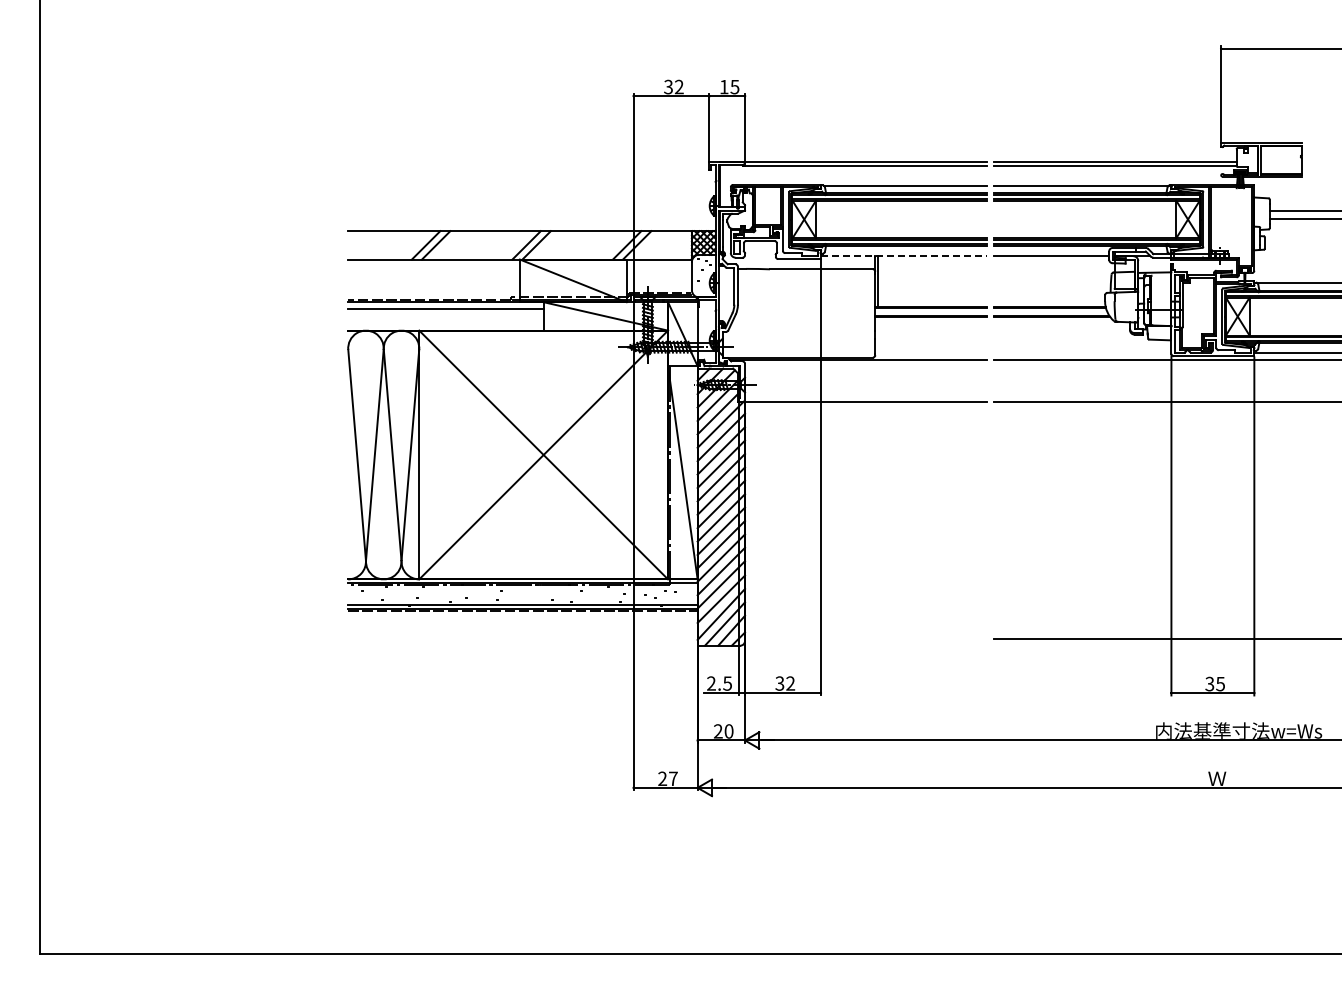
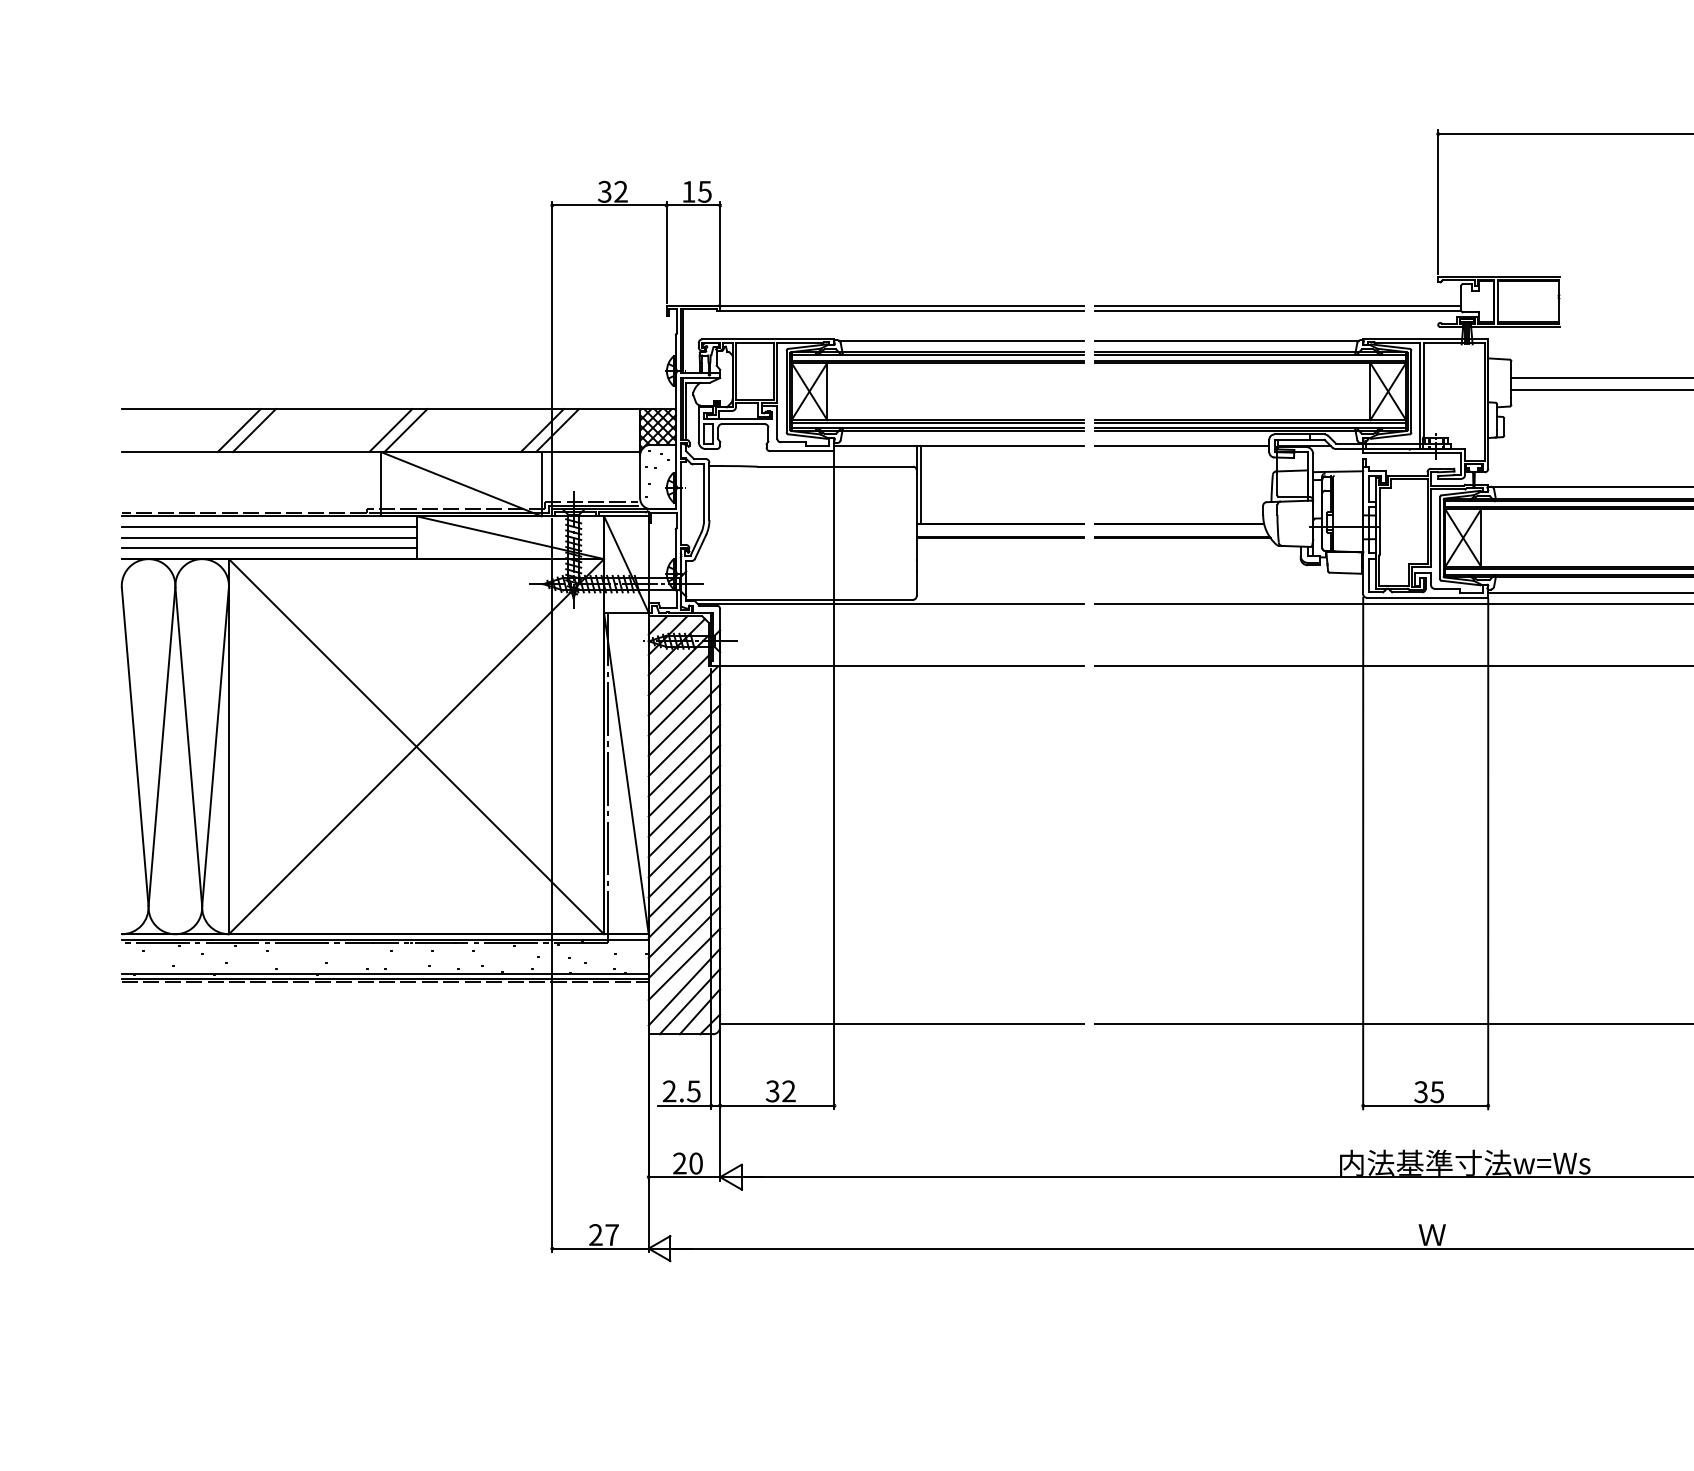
line: (903, 255) -> (959, 445), dashed -> solid
line: (445, 316) -> (268, 537), added
line: (445, 323) -> (268, 548), added
line: (865, 638) -> (901, 1023), added

